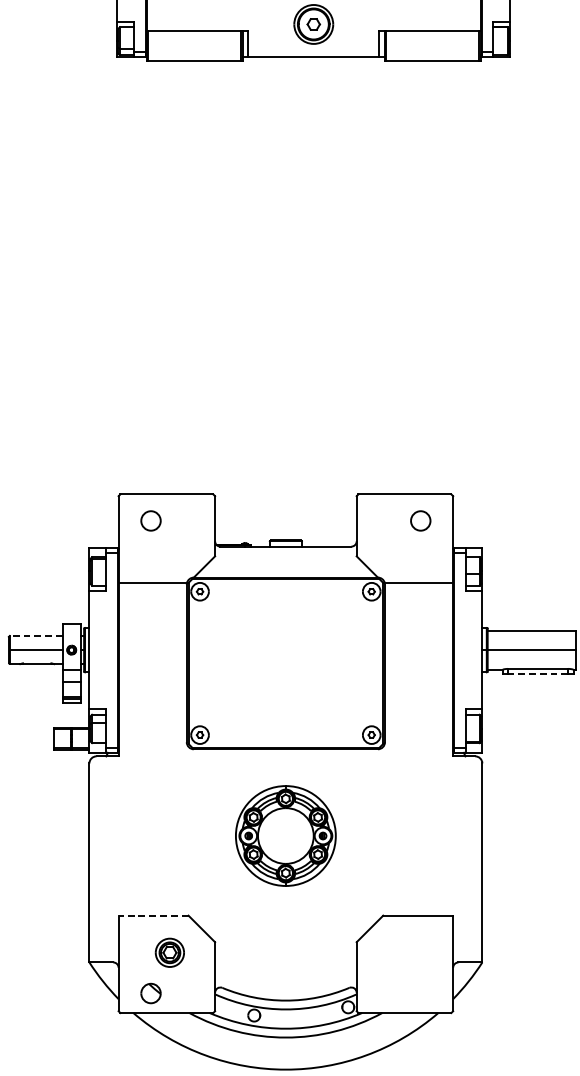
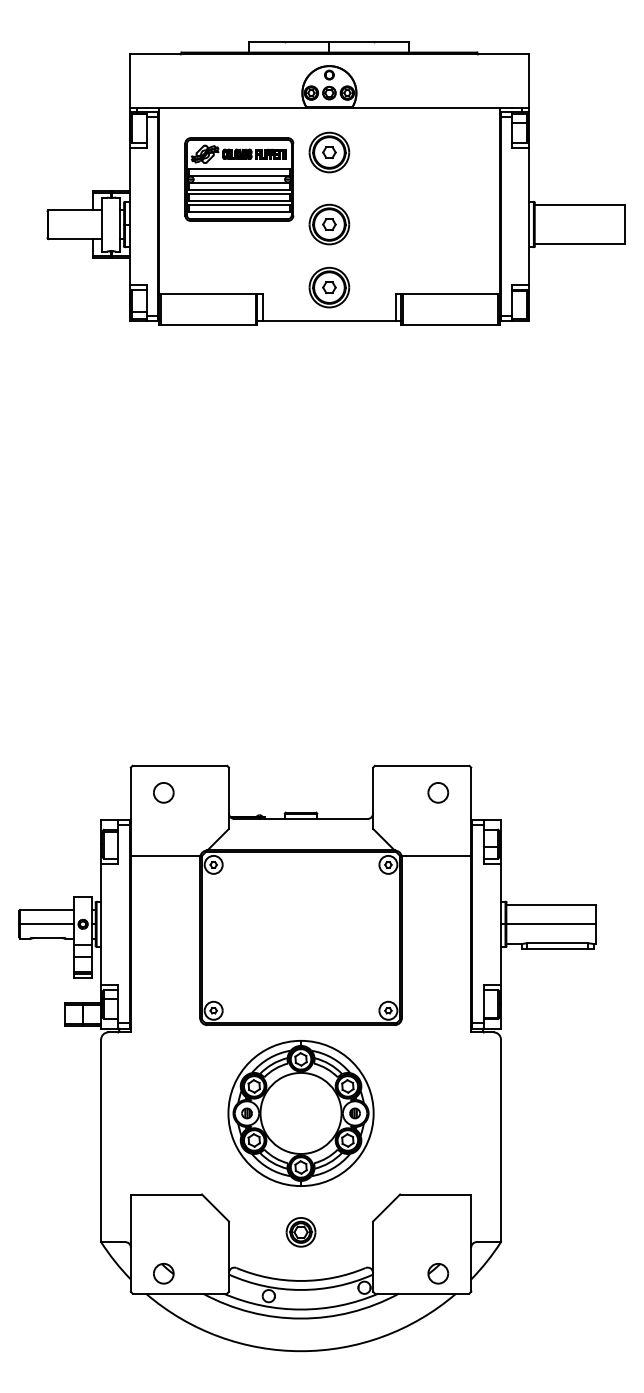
line: (35, 635) -> (46, 909), dashed -> solid
line: (537, 673) -> (557, 948), dashed -> solid
part: (285, 836) -> (300, 1113), size x1.43
line: (153, 915) -> (166, 1194), dashed -> solid
part: (169, 952) -> (300, 1232), moved
part: (420, 993) -> (438, 1273), added

